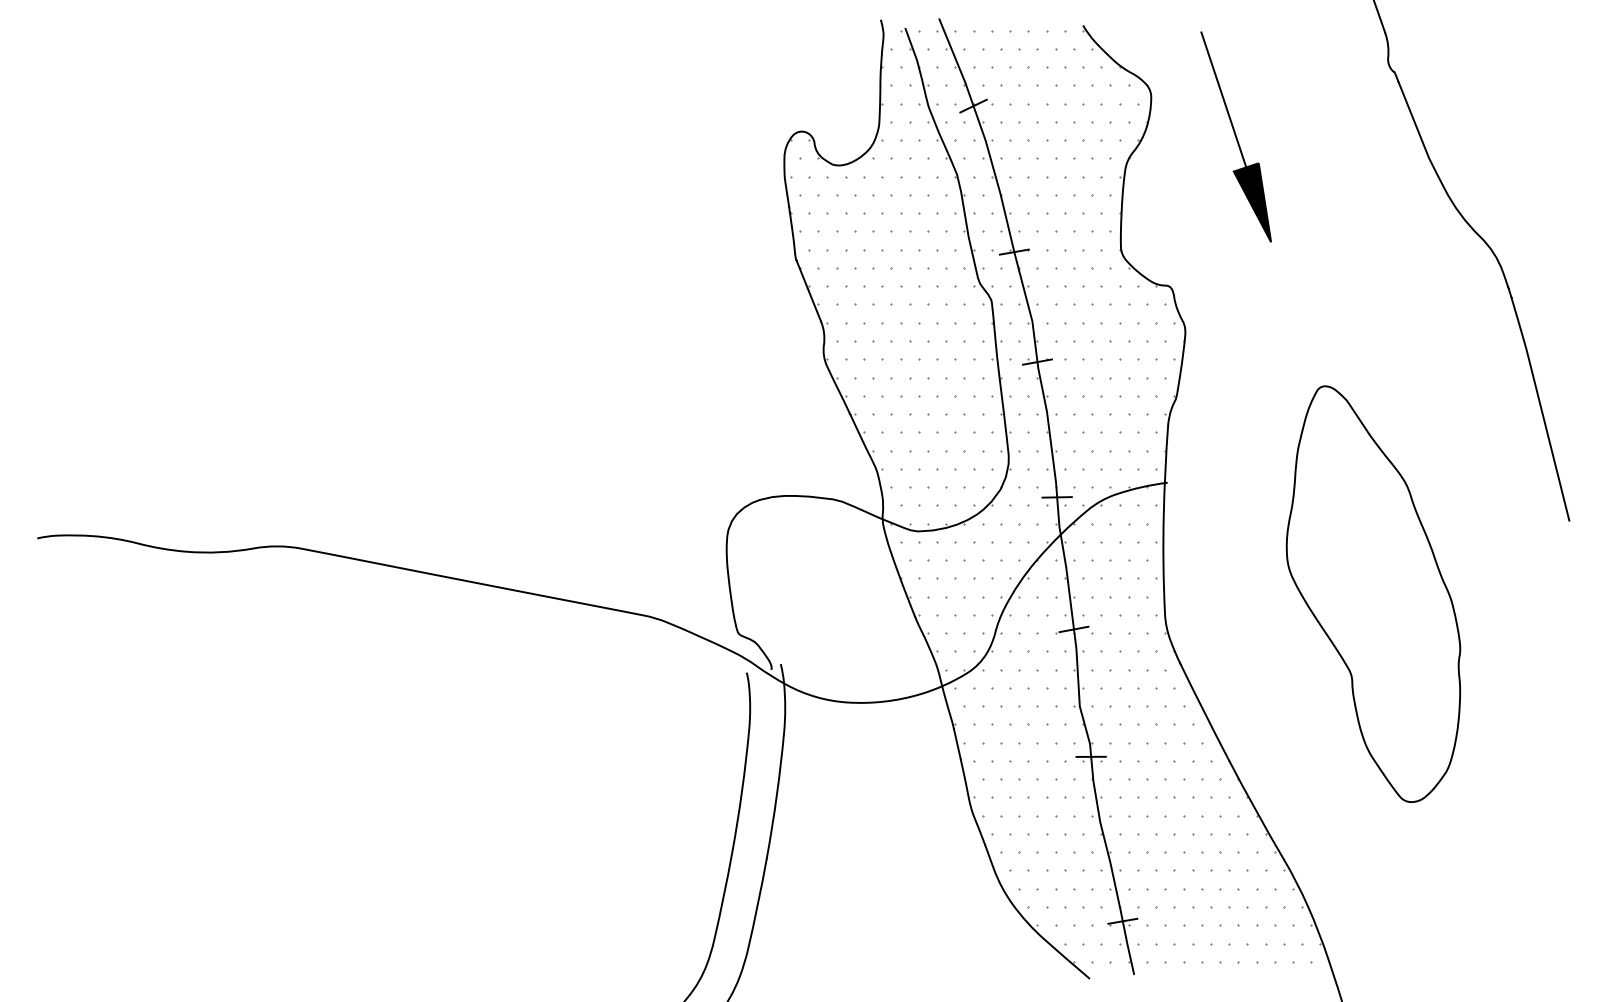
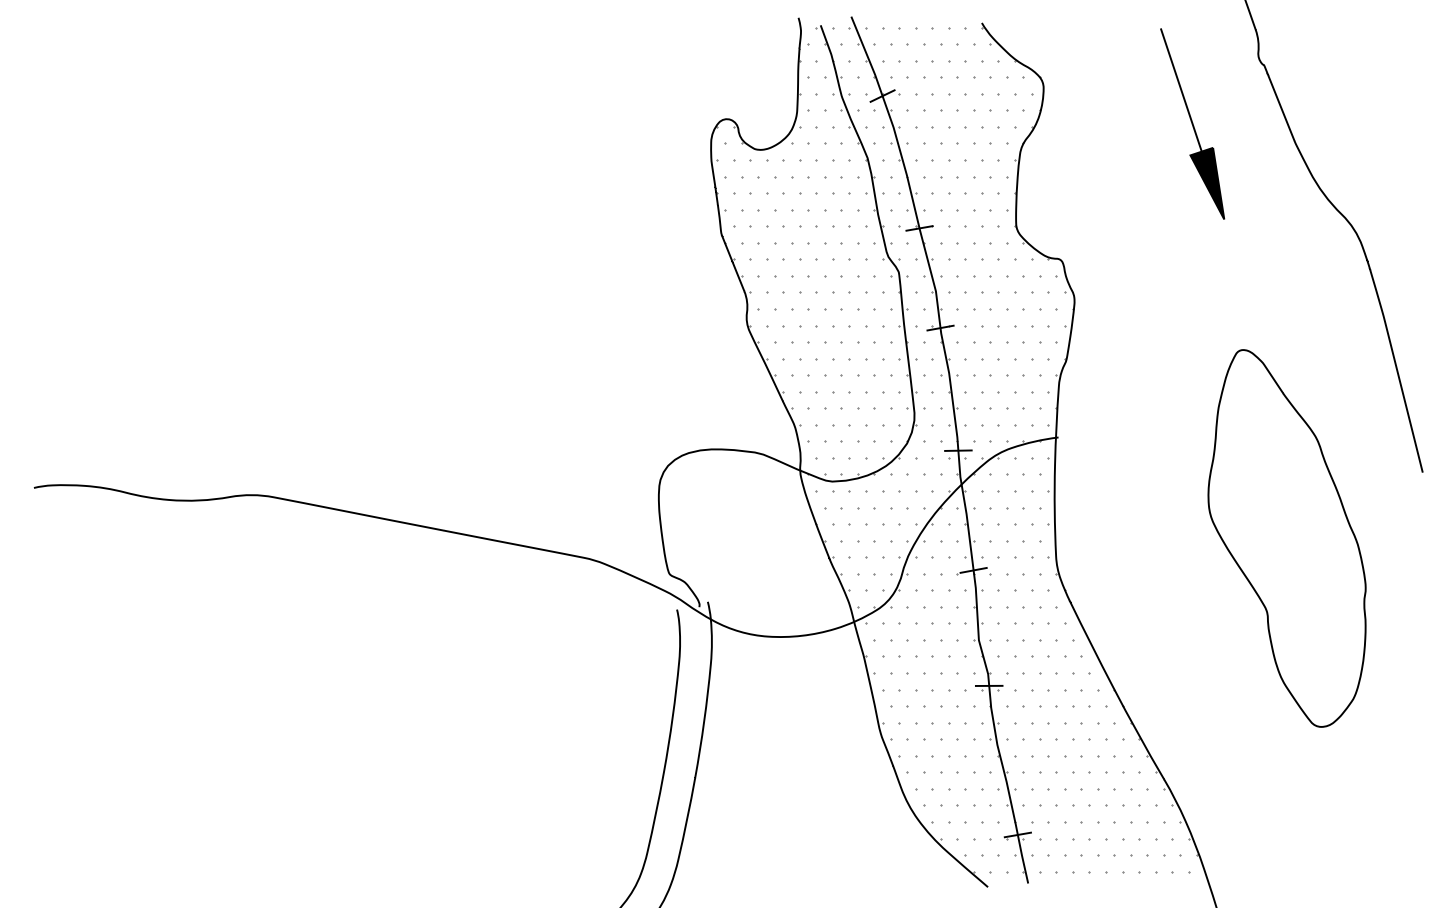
part: (1236, 136) -> (1192, 123), moved
part: (1372, 594) -> (1286, 538), moved

